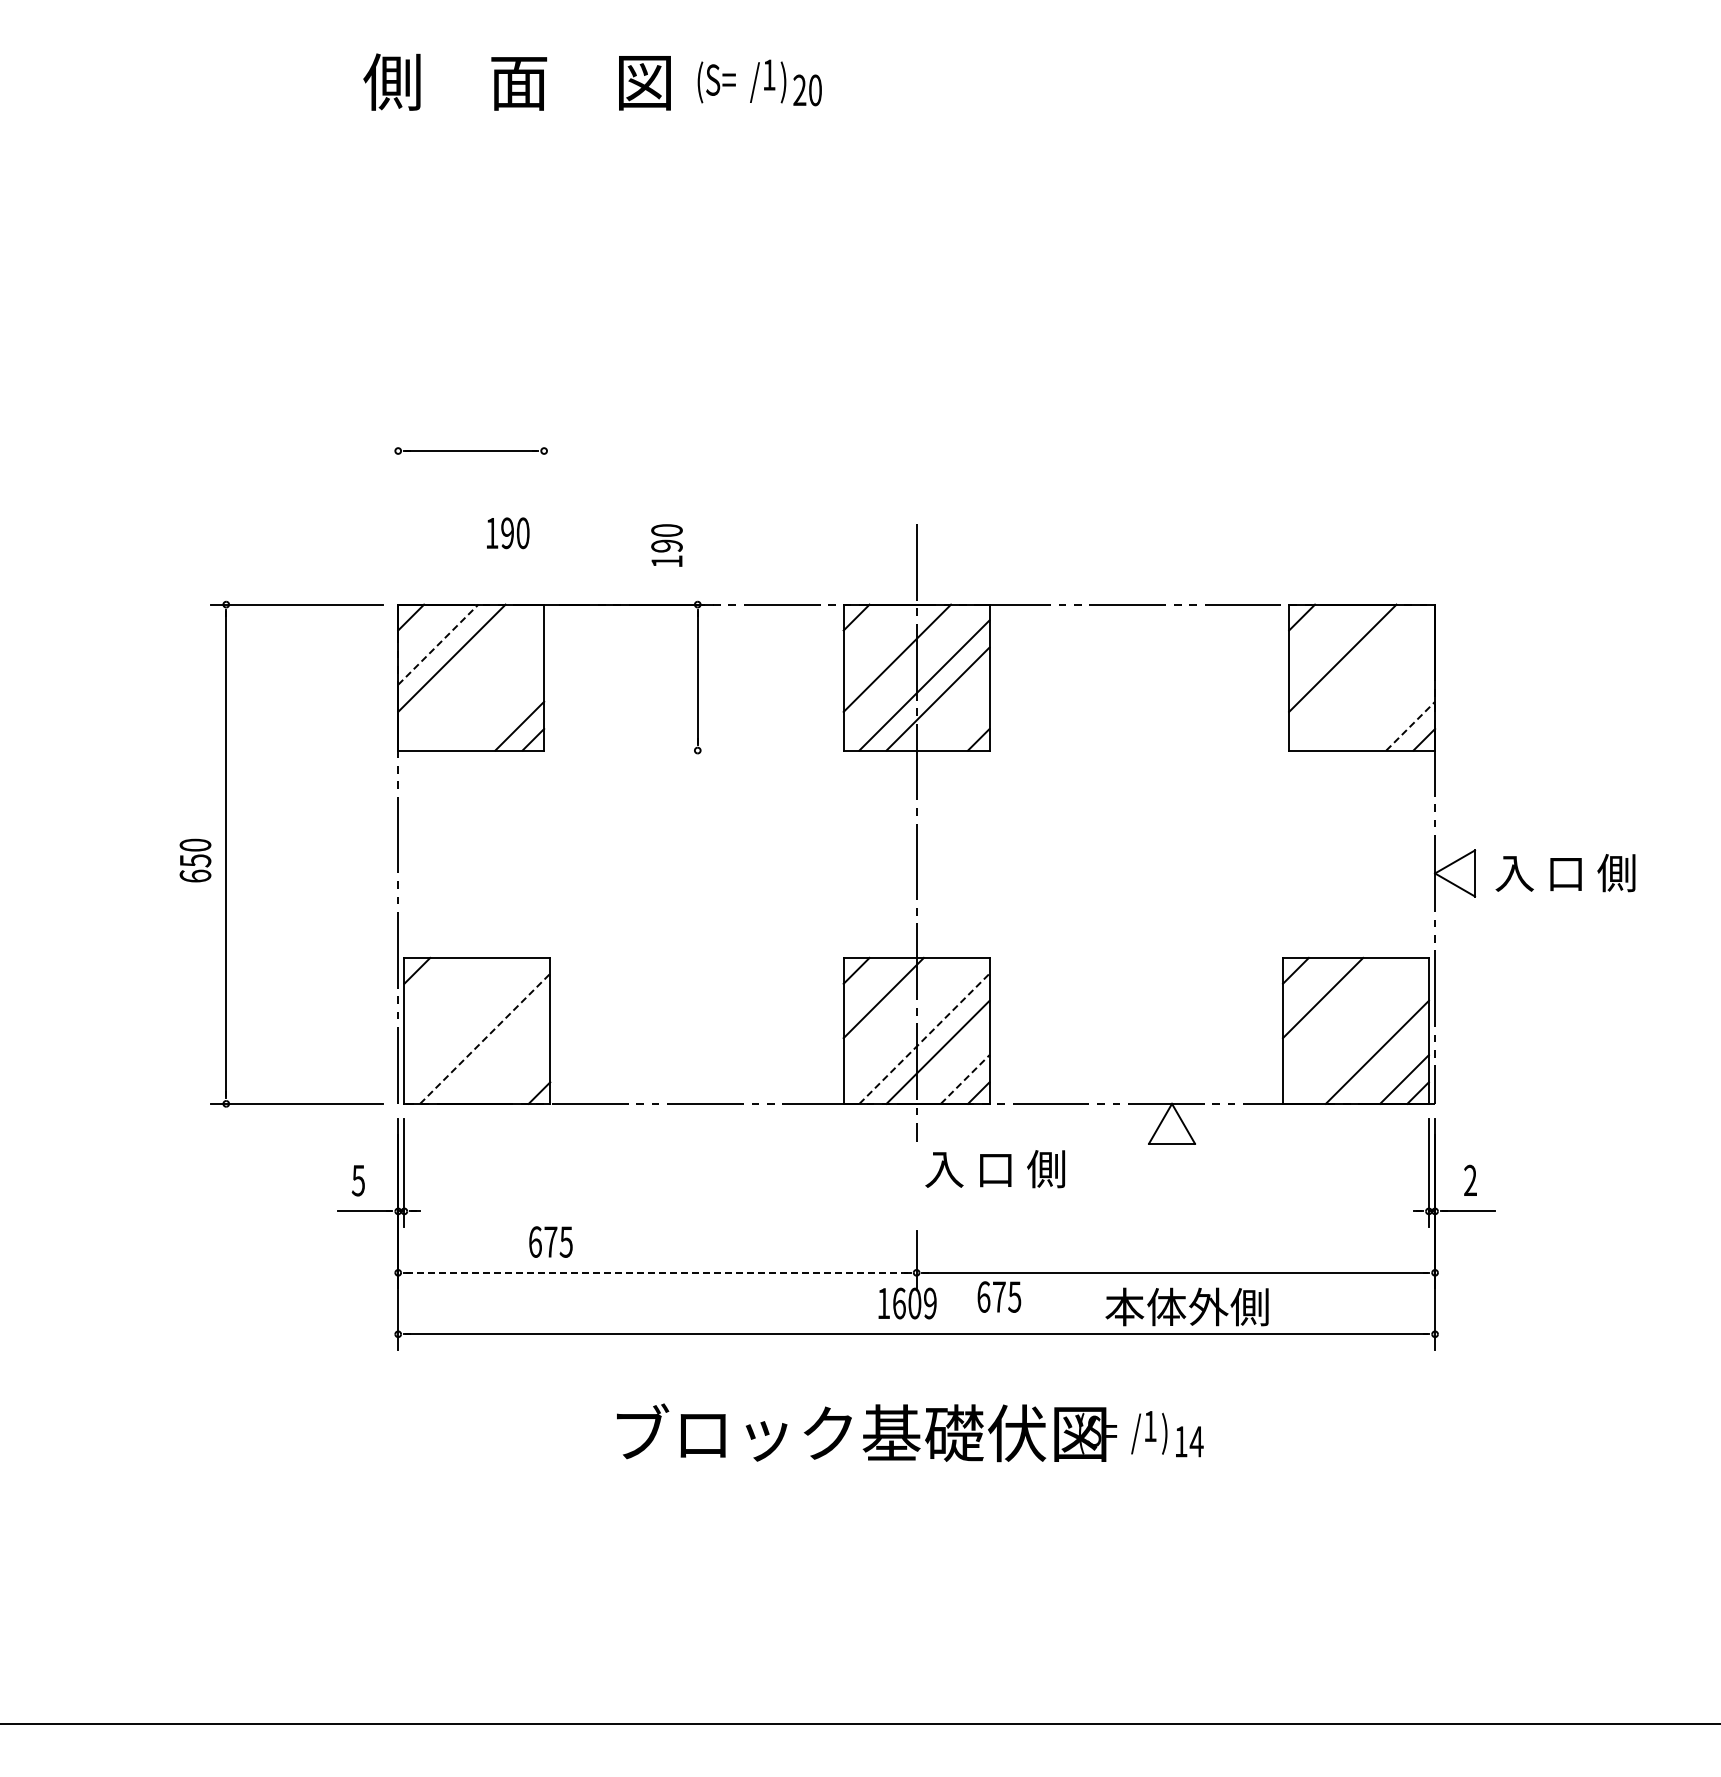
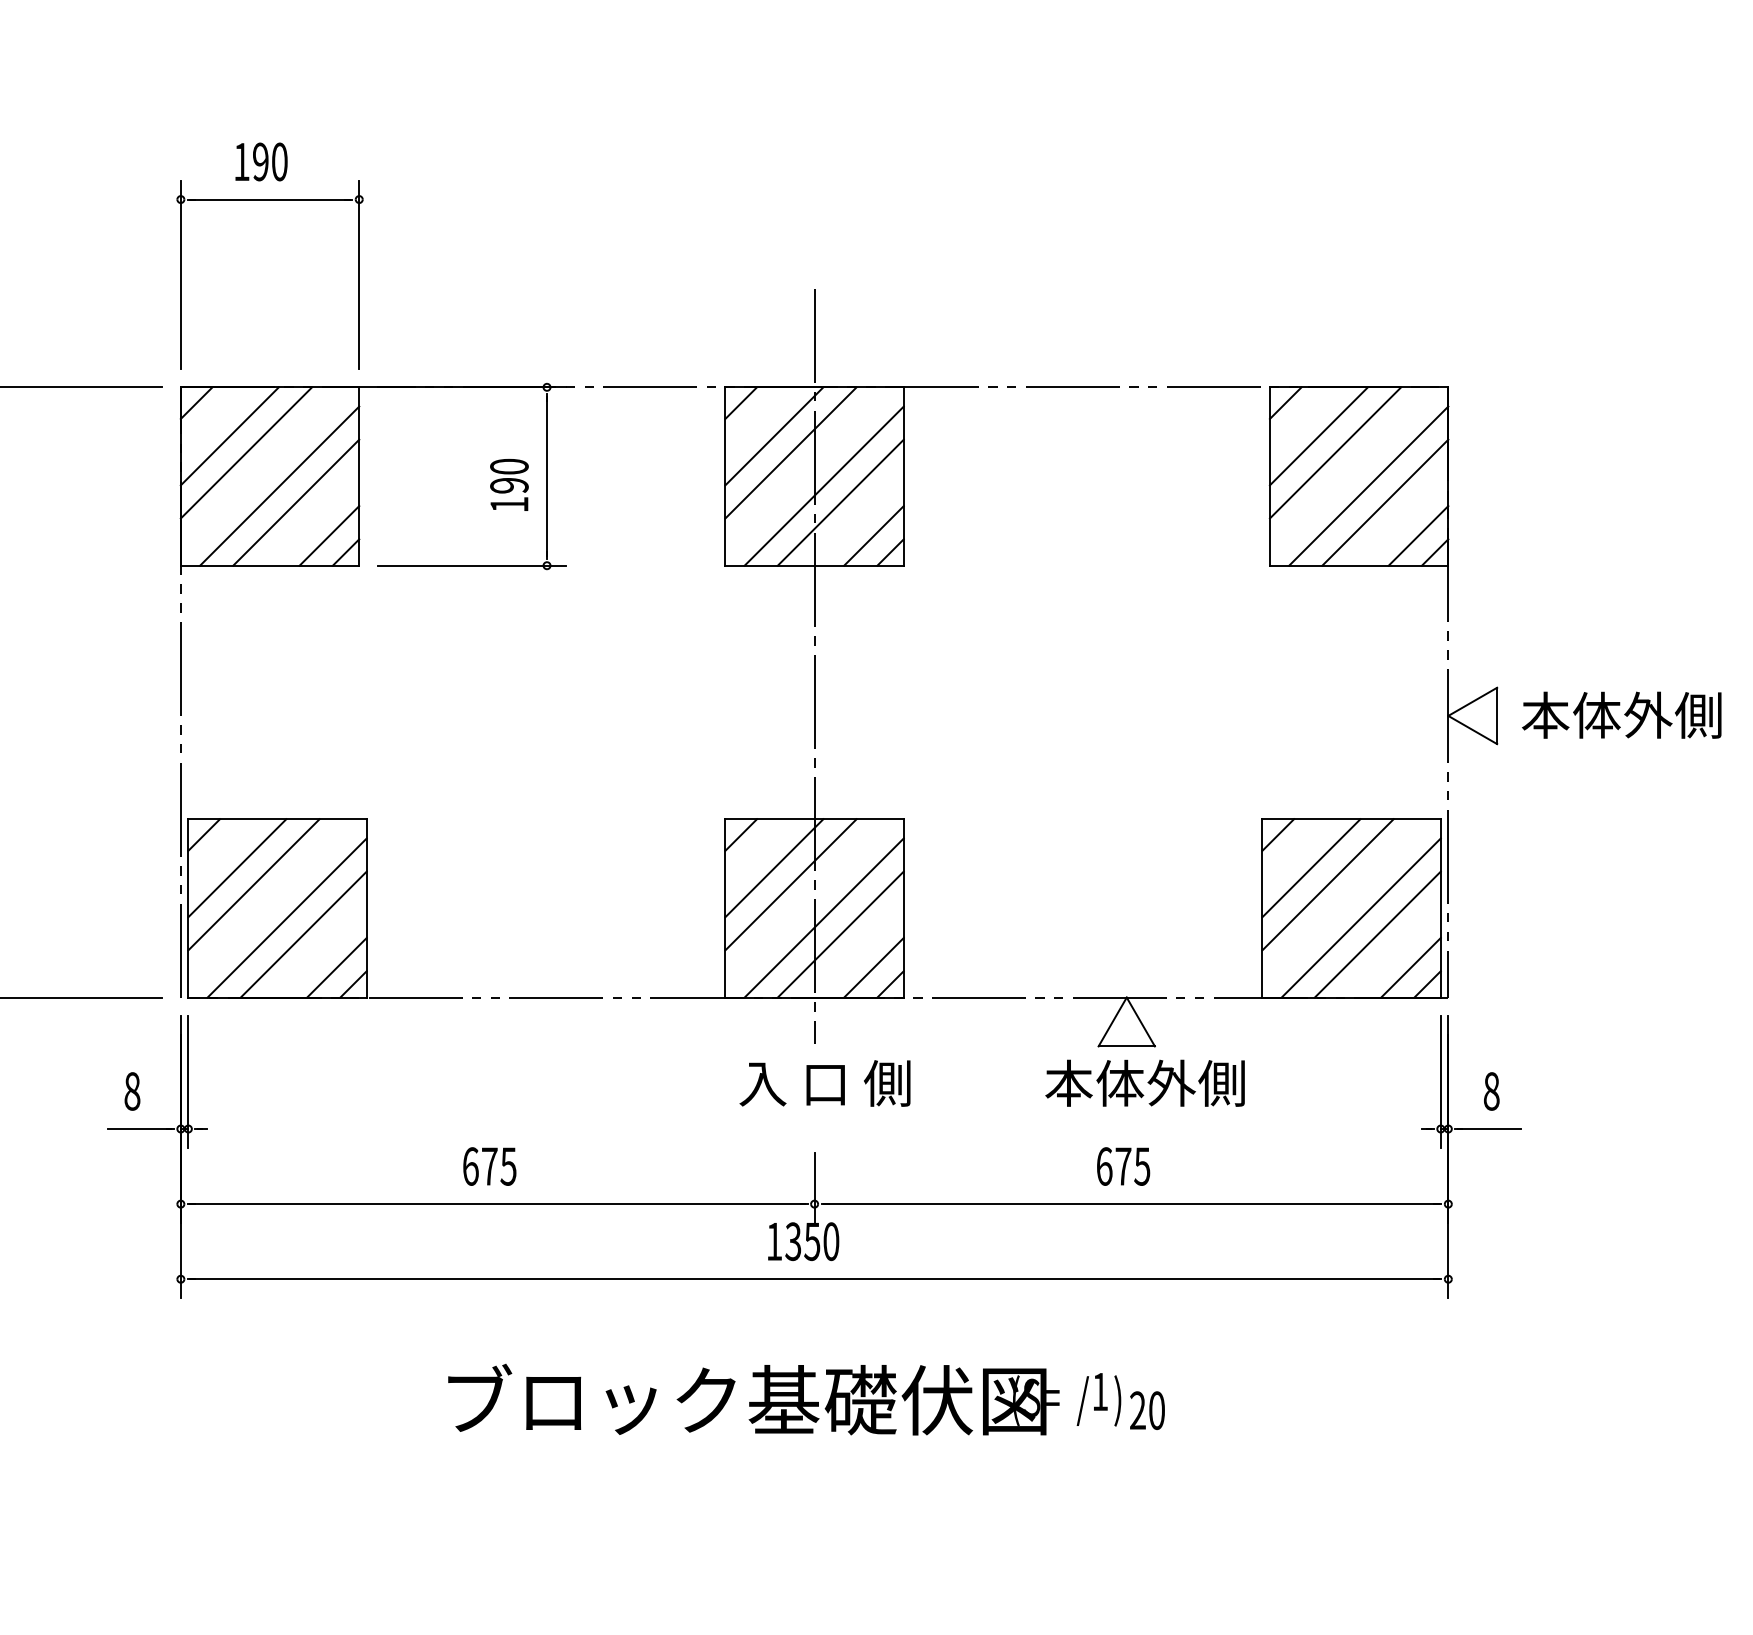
line: (398, 512) -> (181, 274), added
line: (544, 512) -> (359, 274), added
text: (508, 533) -> (261, 162), moved
text: (666, 545) -> (508, 484), moved
line: (438, 644) -> (230, 436), dashed -> solid
line: (883, 644) -> (774, 436), added
line: (1329, 644) -> (1319, 436), added
line: (478, 685) -> (279, 486), added
line: (1369, 685) -> (1368, 486), added
line: (492, 698) -> (296, 502), added
line: (1383, 698) -> (1385, 502), added
line: (964, 725) -> (873, 535), added
line: (1411, 725) -> (1419, 535), dashed -> solid
line: (636, 750) -> (472, 565), added
text: (1576, 872) -> (1621, 714), 入 口 側 -> 本体外側
line: (444, 997) -> (237, 867), added
line: (457, 1011) -> (253, 884), added
line: (897, 1011) -> (791, 884), added
line: (1336, 1011) -> (1327, 884), added
line: (485, 1038) -> (287, 917), dashed -> solid
line: (924, 1038) -> (824, 917), dashed -> solid
line: (1363, 1038) -> (1360, 917), added
line: (498, 1051) -> (303, 933), added
line: (525, 1079) -> (336, 967), added
line: (965, 1079) -> (874, 967), dashed -> solid
text: (994, 1169) -> (824, 1083), moved
text: (358, 1180) -> (132, 1091), 5 -> 8
text: (1470, 1180) -> (1491, 1091), 2 -> 8
text: (550, 1241) -> (489, 1165), moved
line: (657, 1272) -> (497, 1203), dashed -> solid
text: (999, 1296) -> (1123, 1165), moved
text: (914, 1303) -> (811, 1241), 1609 -> 1350
text: (1186, 1306) -> (1144, 1082), moved
text: (1188, 1441) -> (1146, 1410), 14 -> 20

